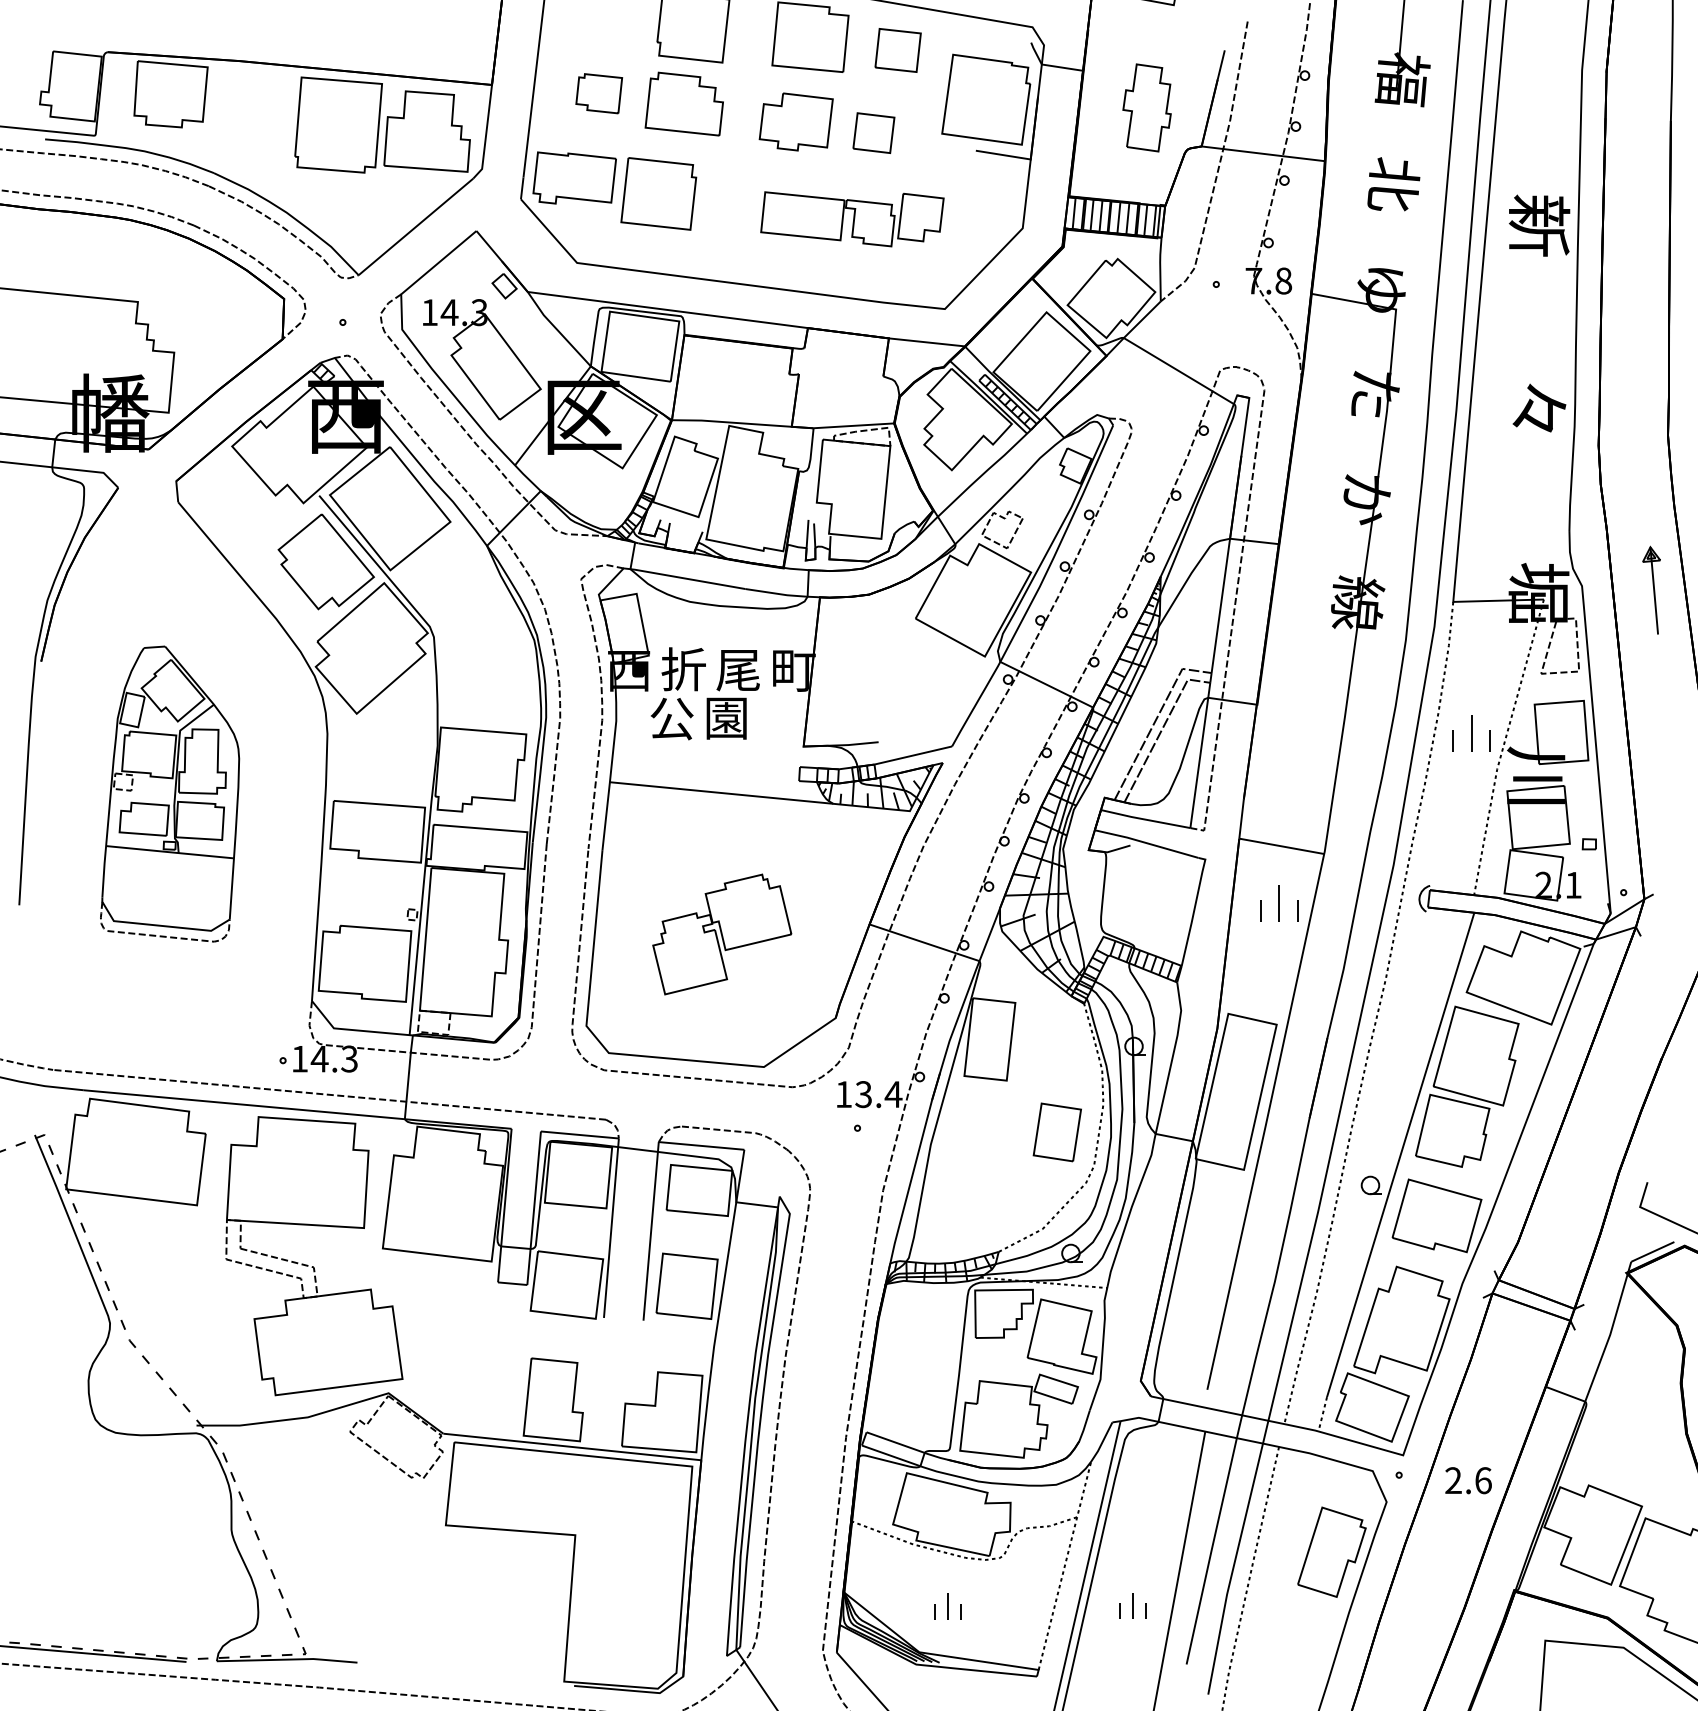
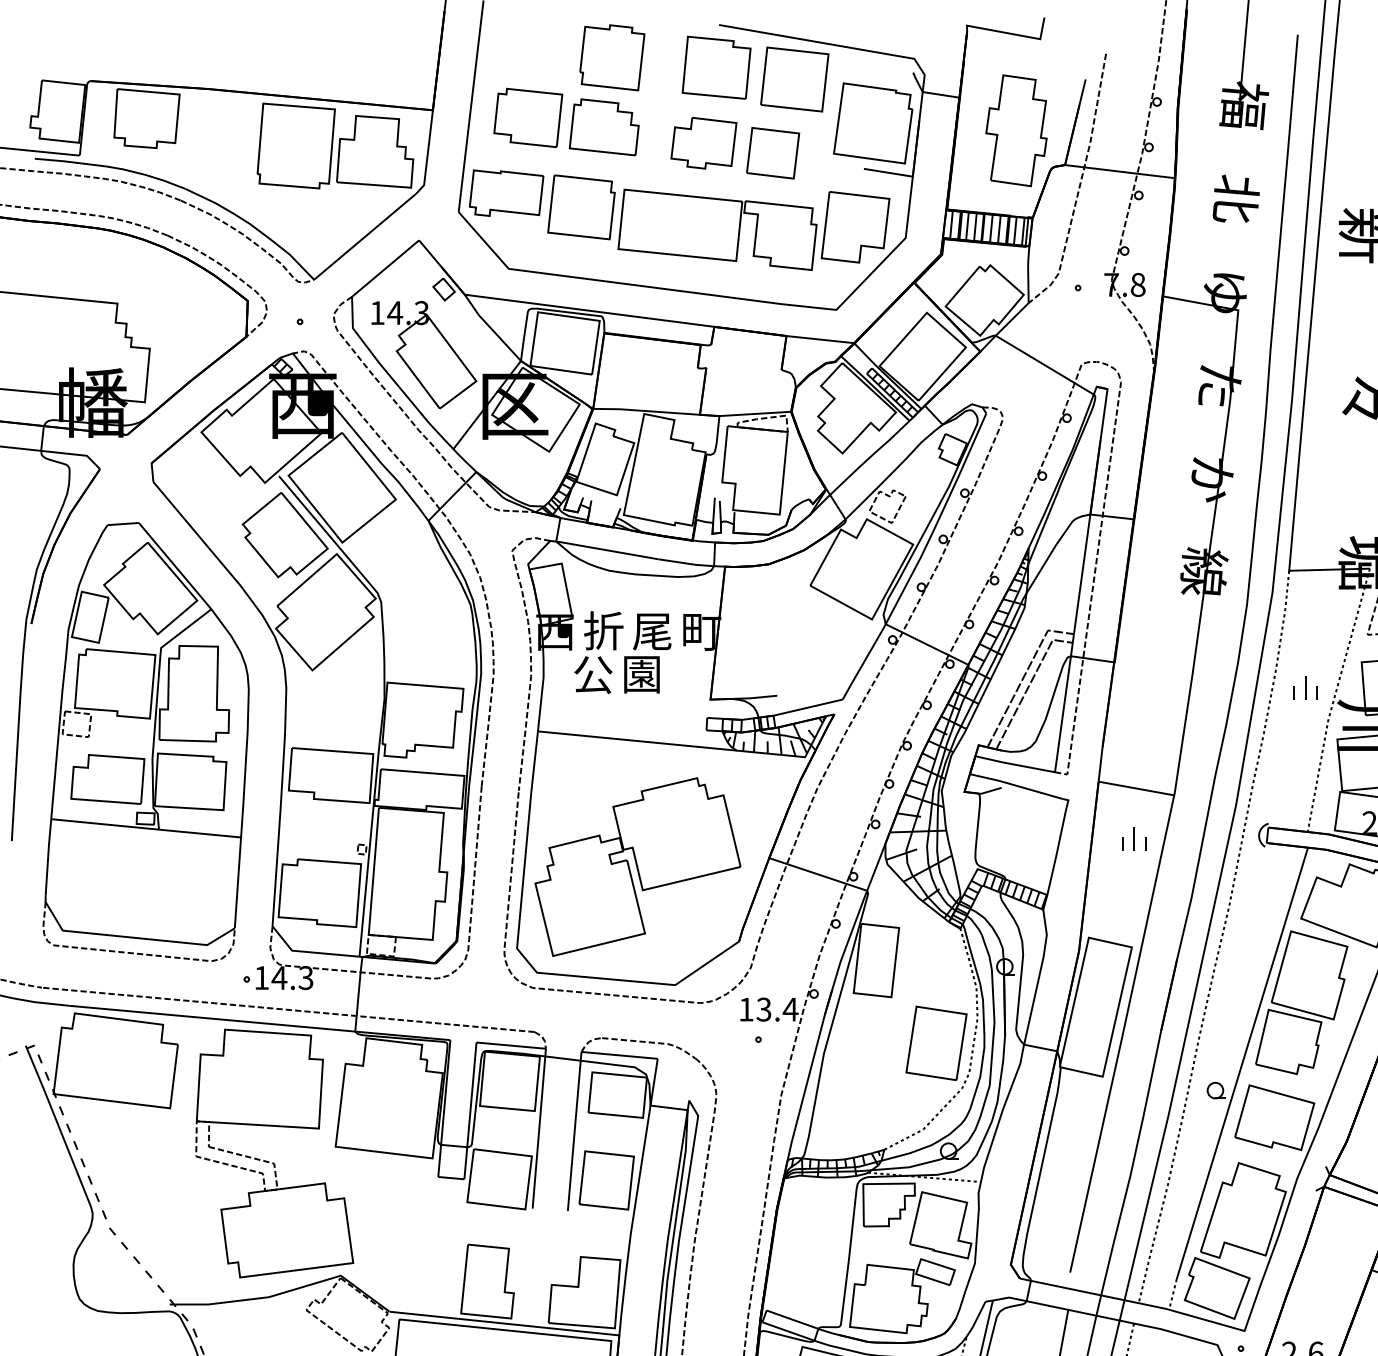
part: (897, 50) -> (794, 79), size x1.67
part: (599, 93) -> (528, 117), size x1.67
part: (1146, 107) -> (1015, 130), size x1.43
part: (873, 132) -> (772, 152), size x1.43
part: (852, 219) -> (754, 230), size x1.67
part: (1471, 733) -> (1305, 688), size x0.71
part: (169, 793) -> (145, 741), size x1.67
part: (1279, 902) -> (1134, 838), size x0.71
part: (722, 934) -> (638, 867), size x1.67
part: (1057, 1132) -> (936, 1043), size x1.43

